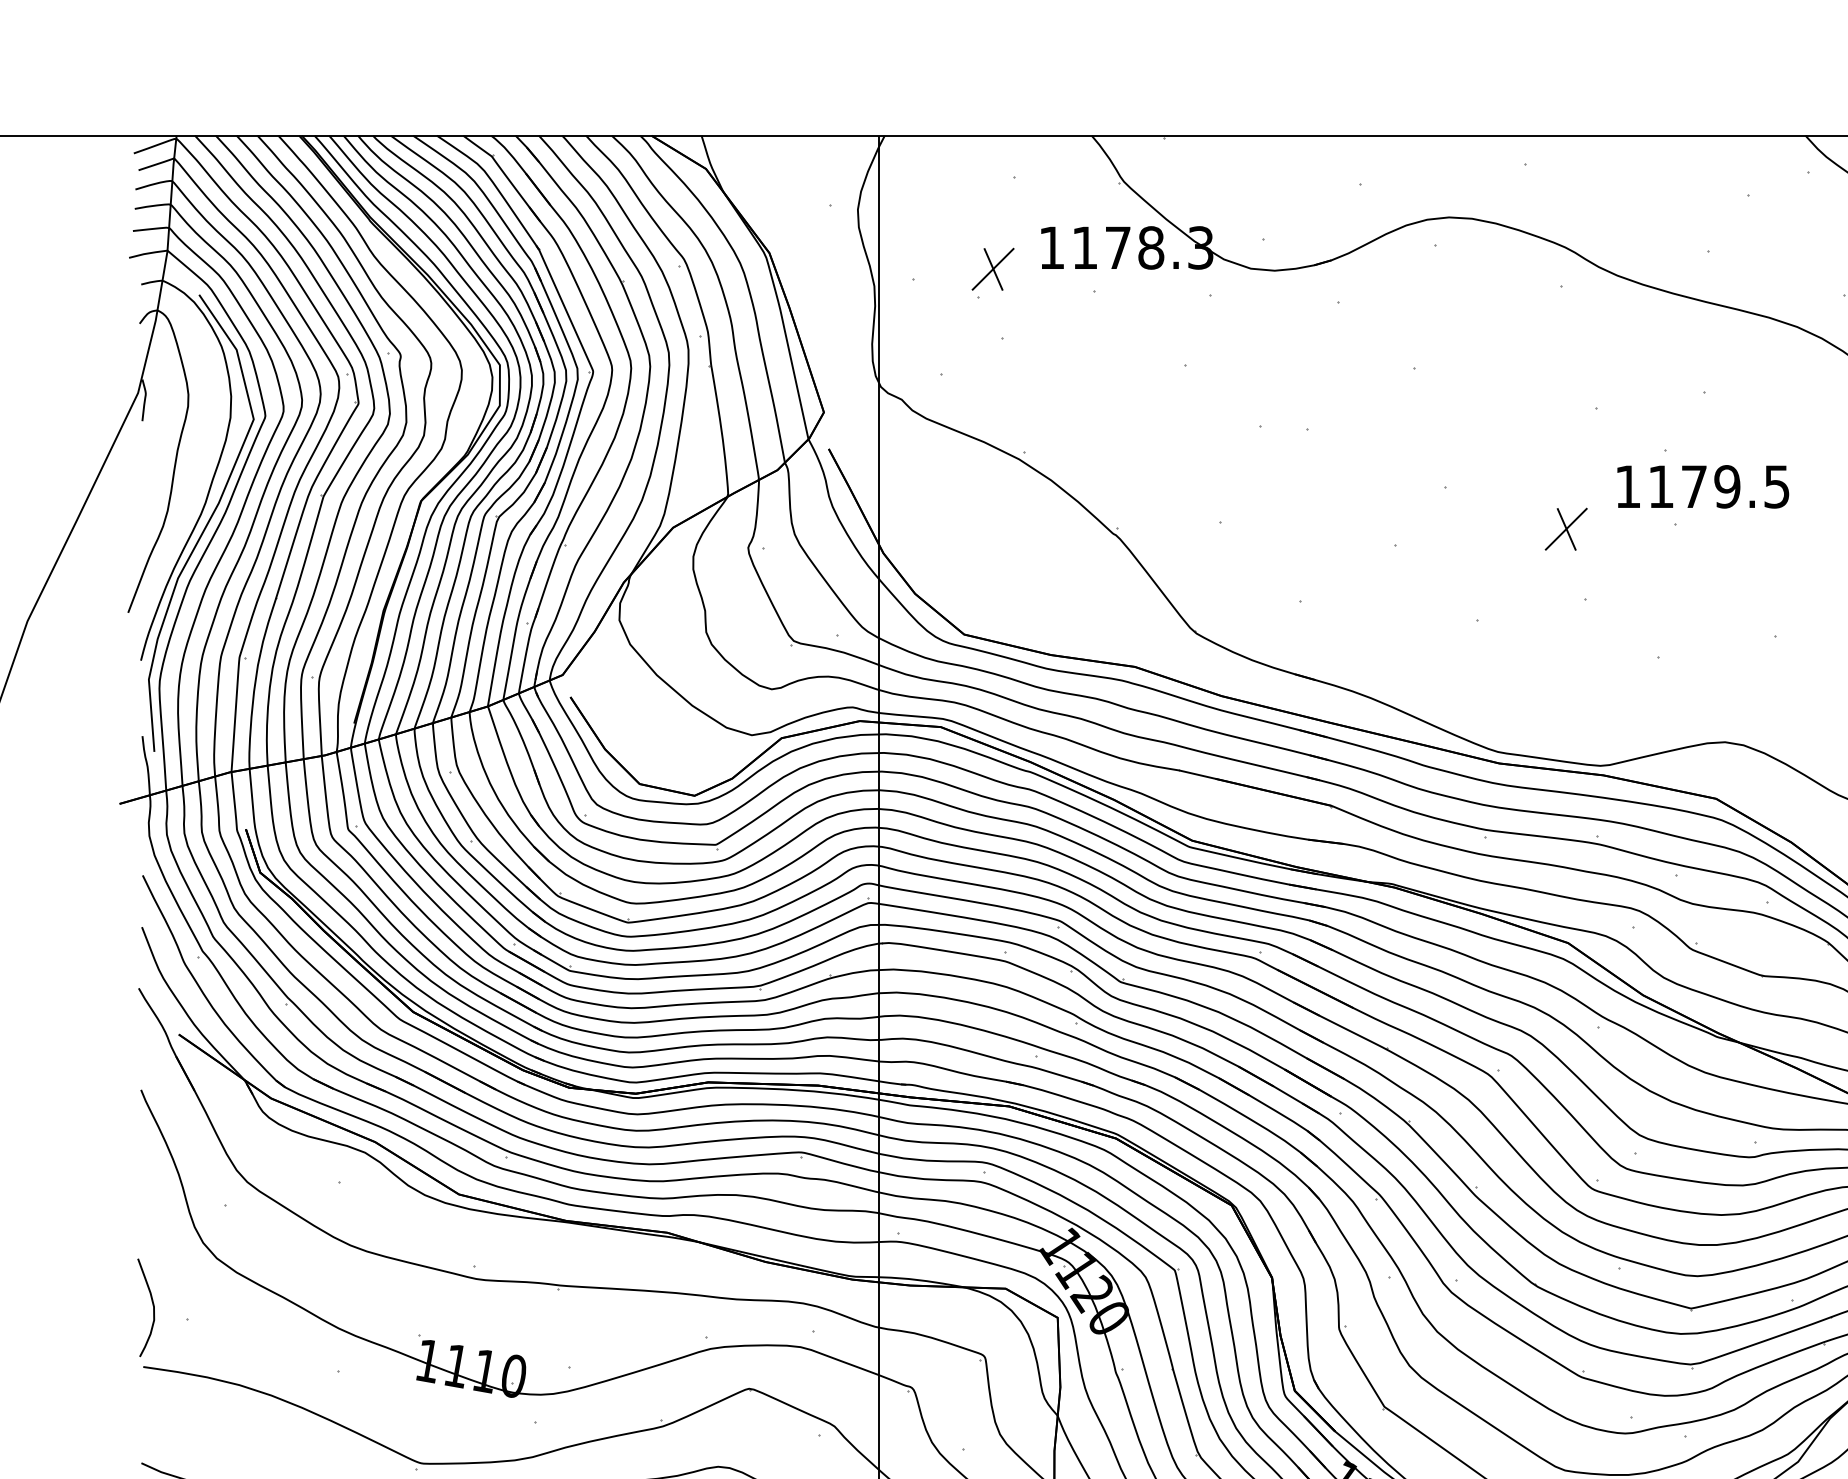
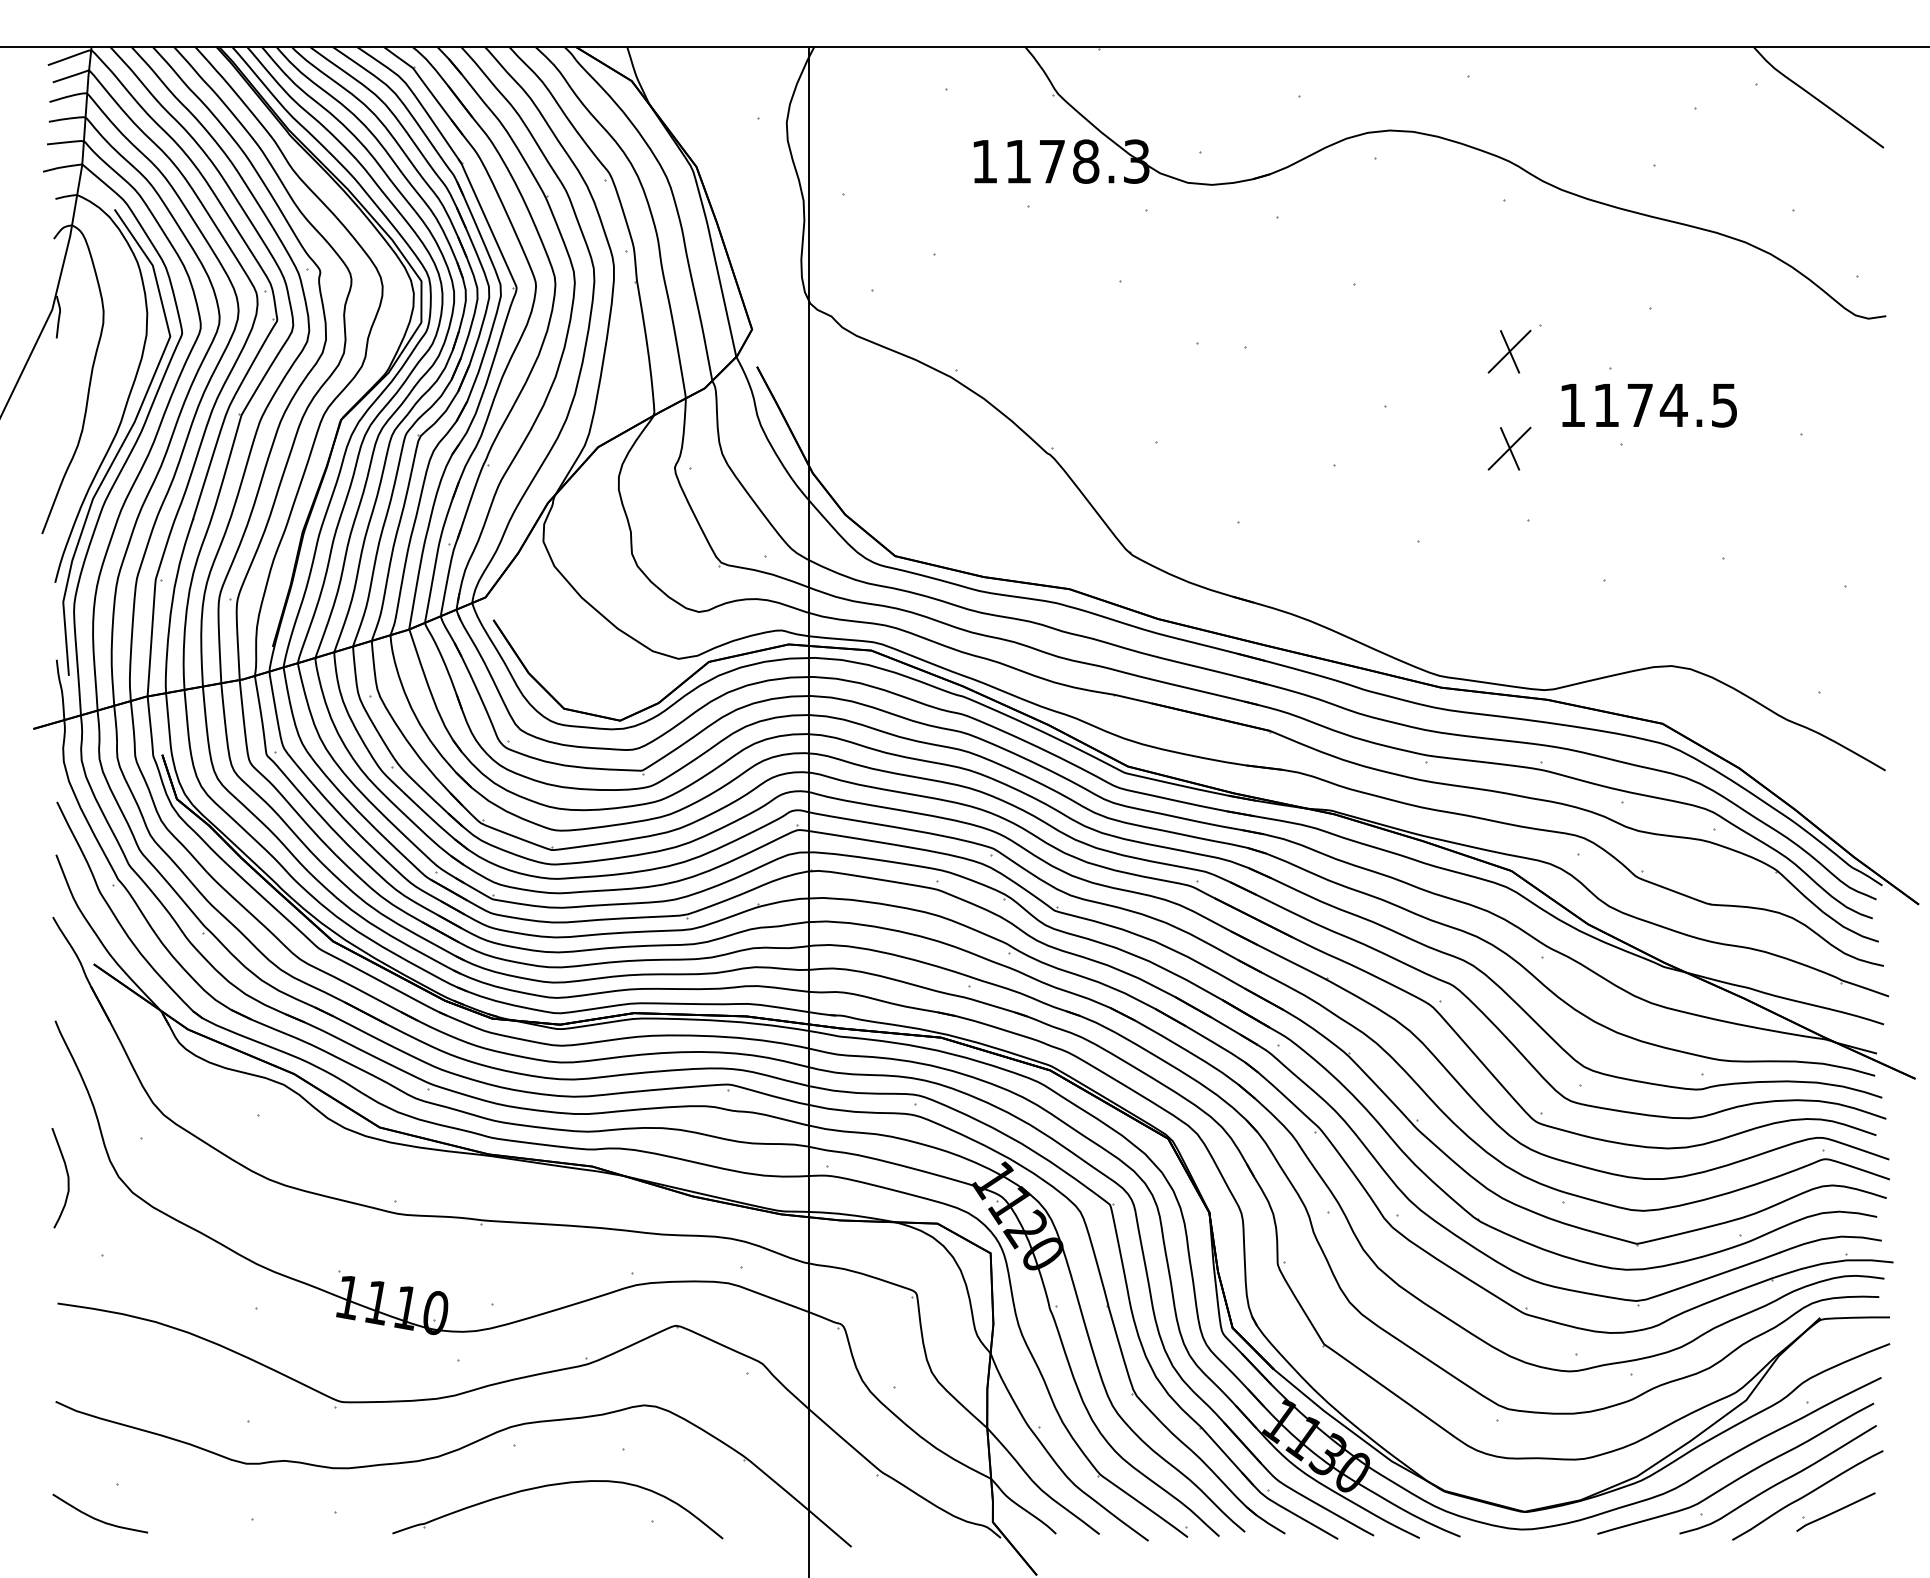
part: (992, 272) -> (924, 186), removed
part: (1566, 433) -> (1509, 351), added
text: (1726, 486) -> (1673, 405), 1179.5 -> 1174.5
curve: (153, 1308) -> (67, 1178), moved

